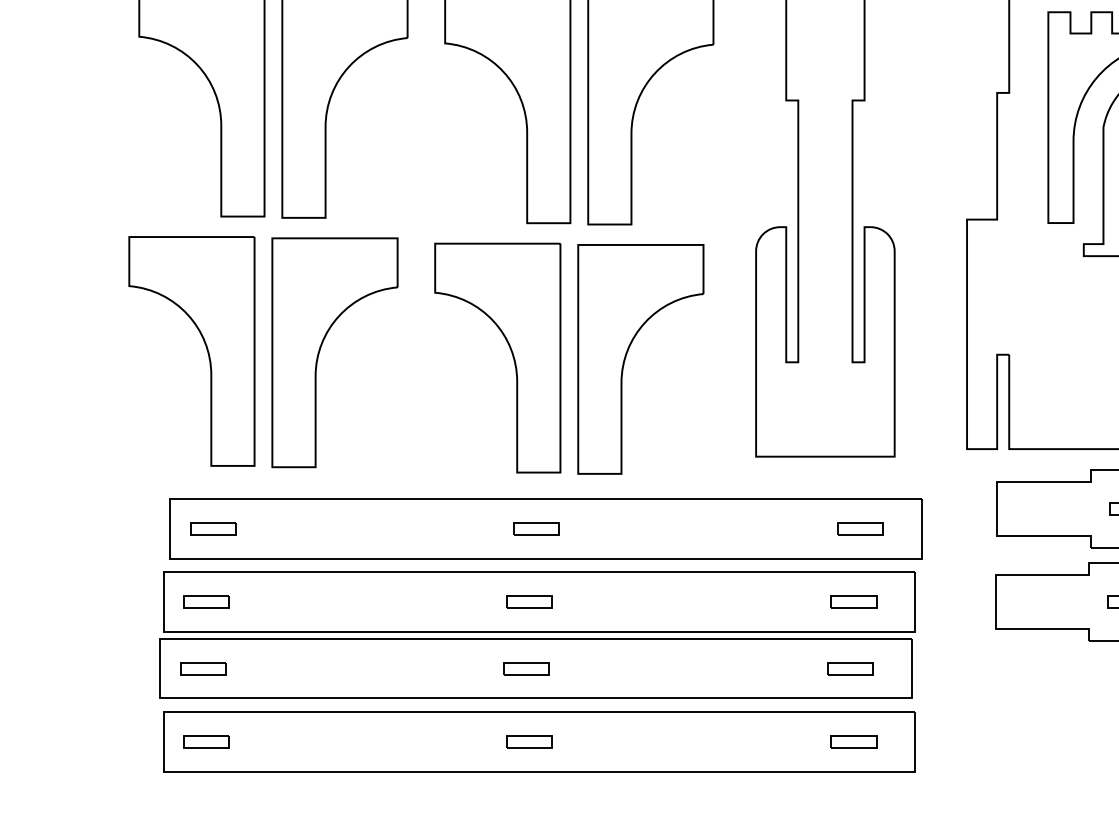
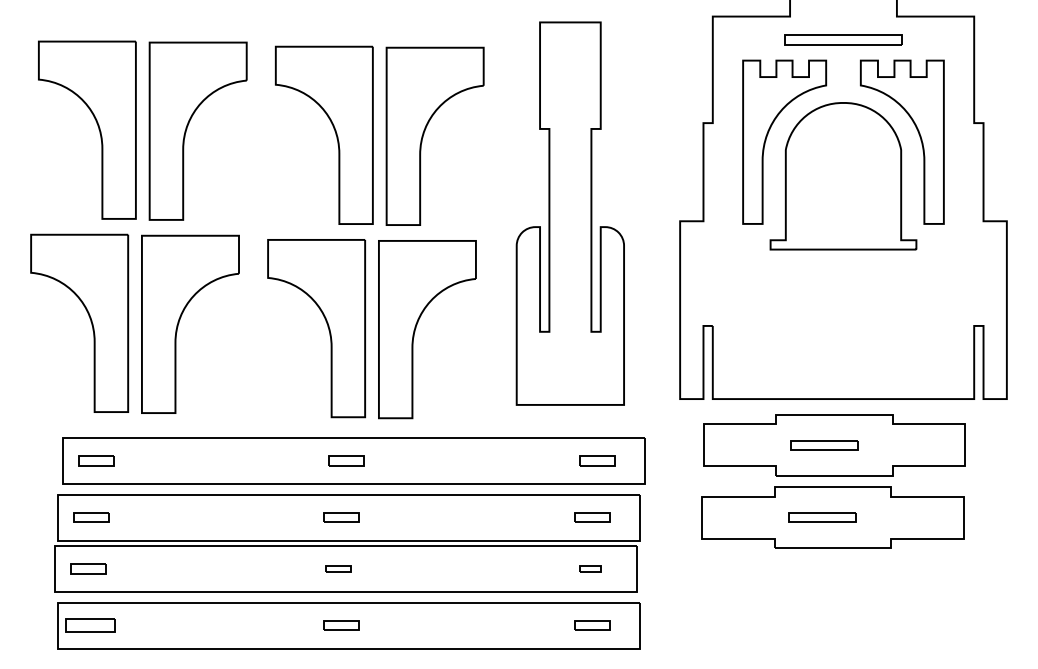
part: (526, 667) -> (338, 568), size x0.7
part: (851, 667) -> (590, 568), size x0.6
part: (207, 741) -> (91, 625), size x1.4

